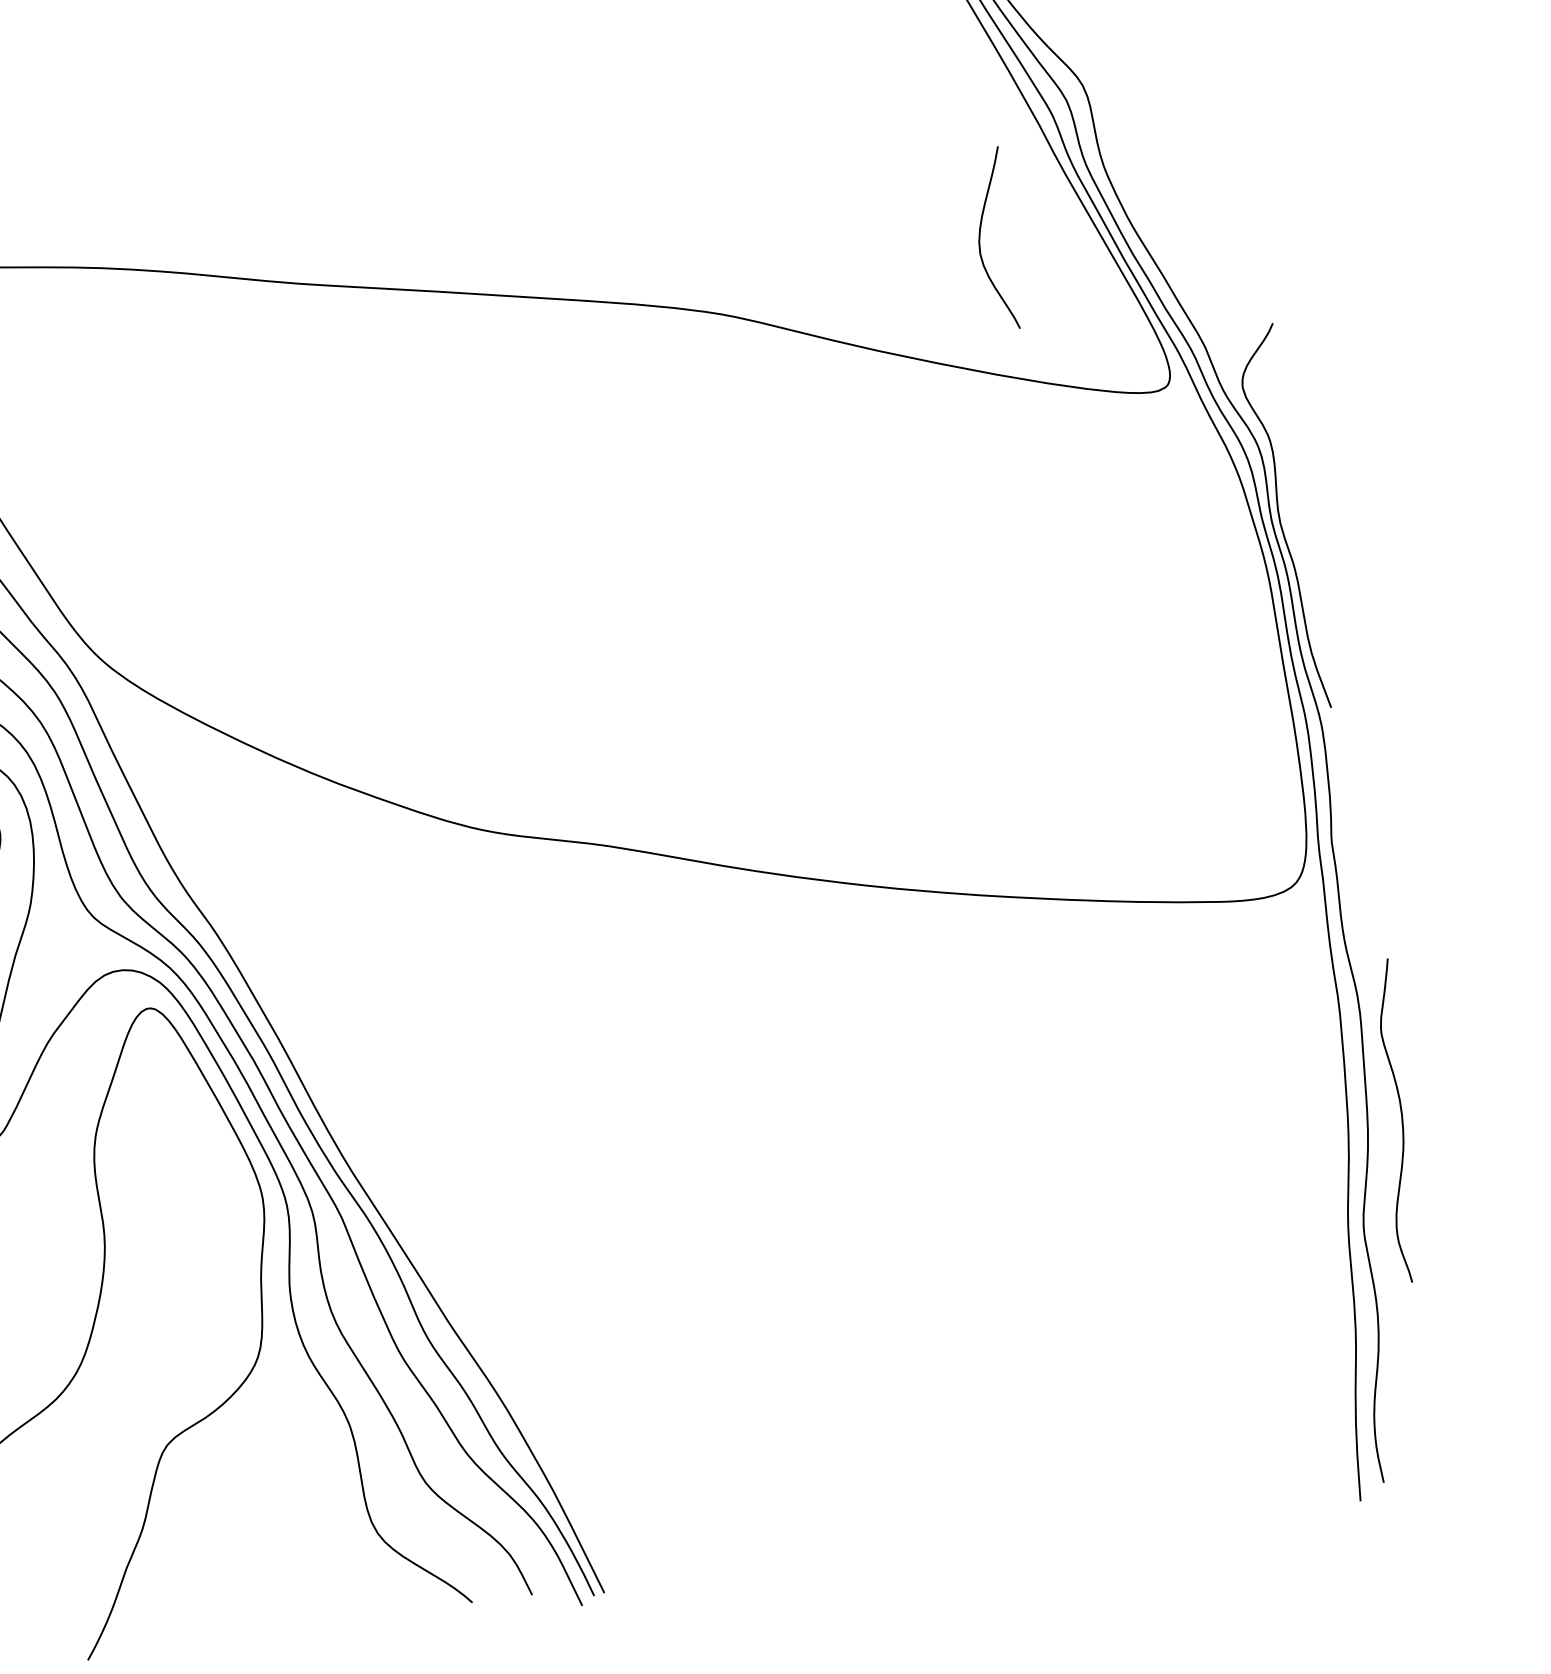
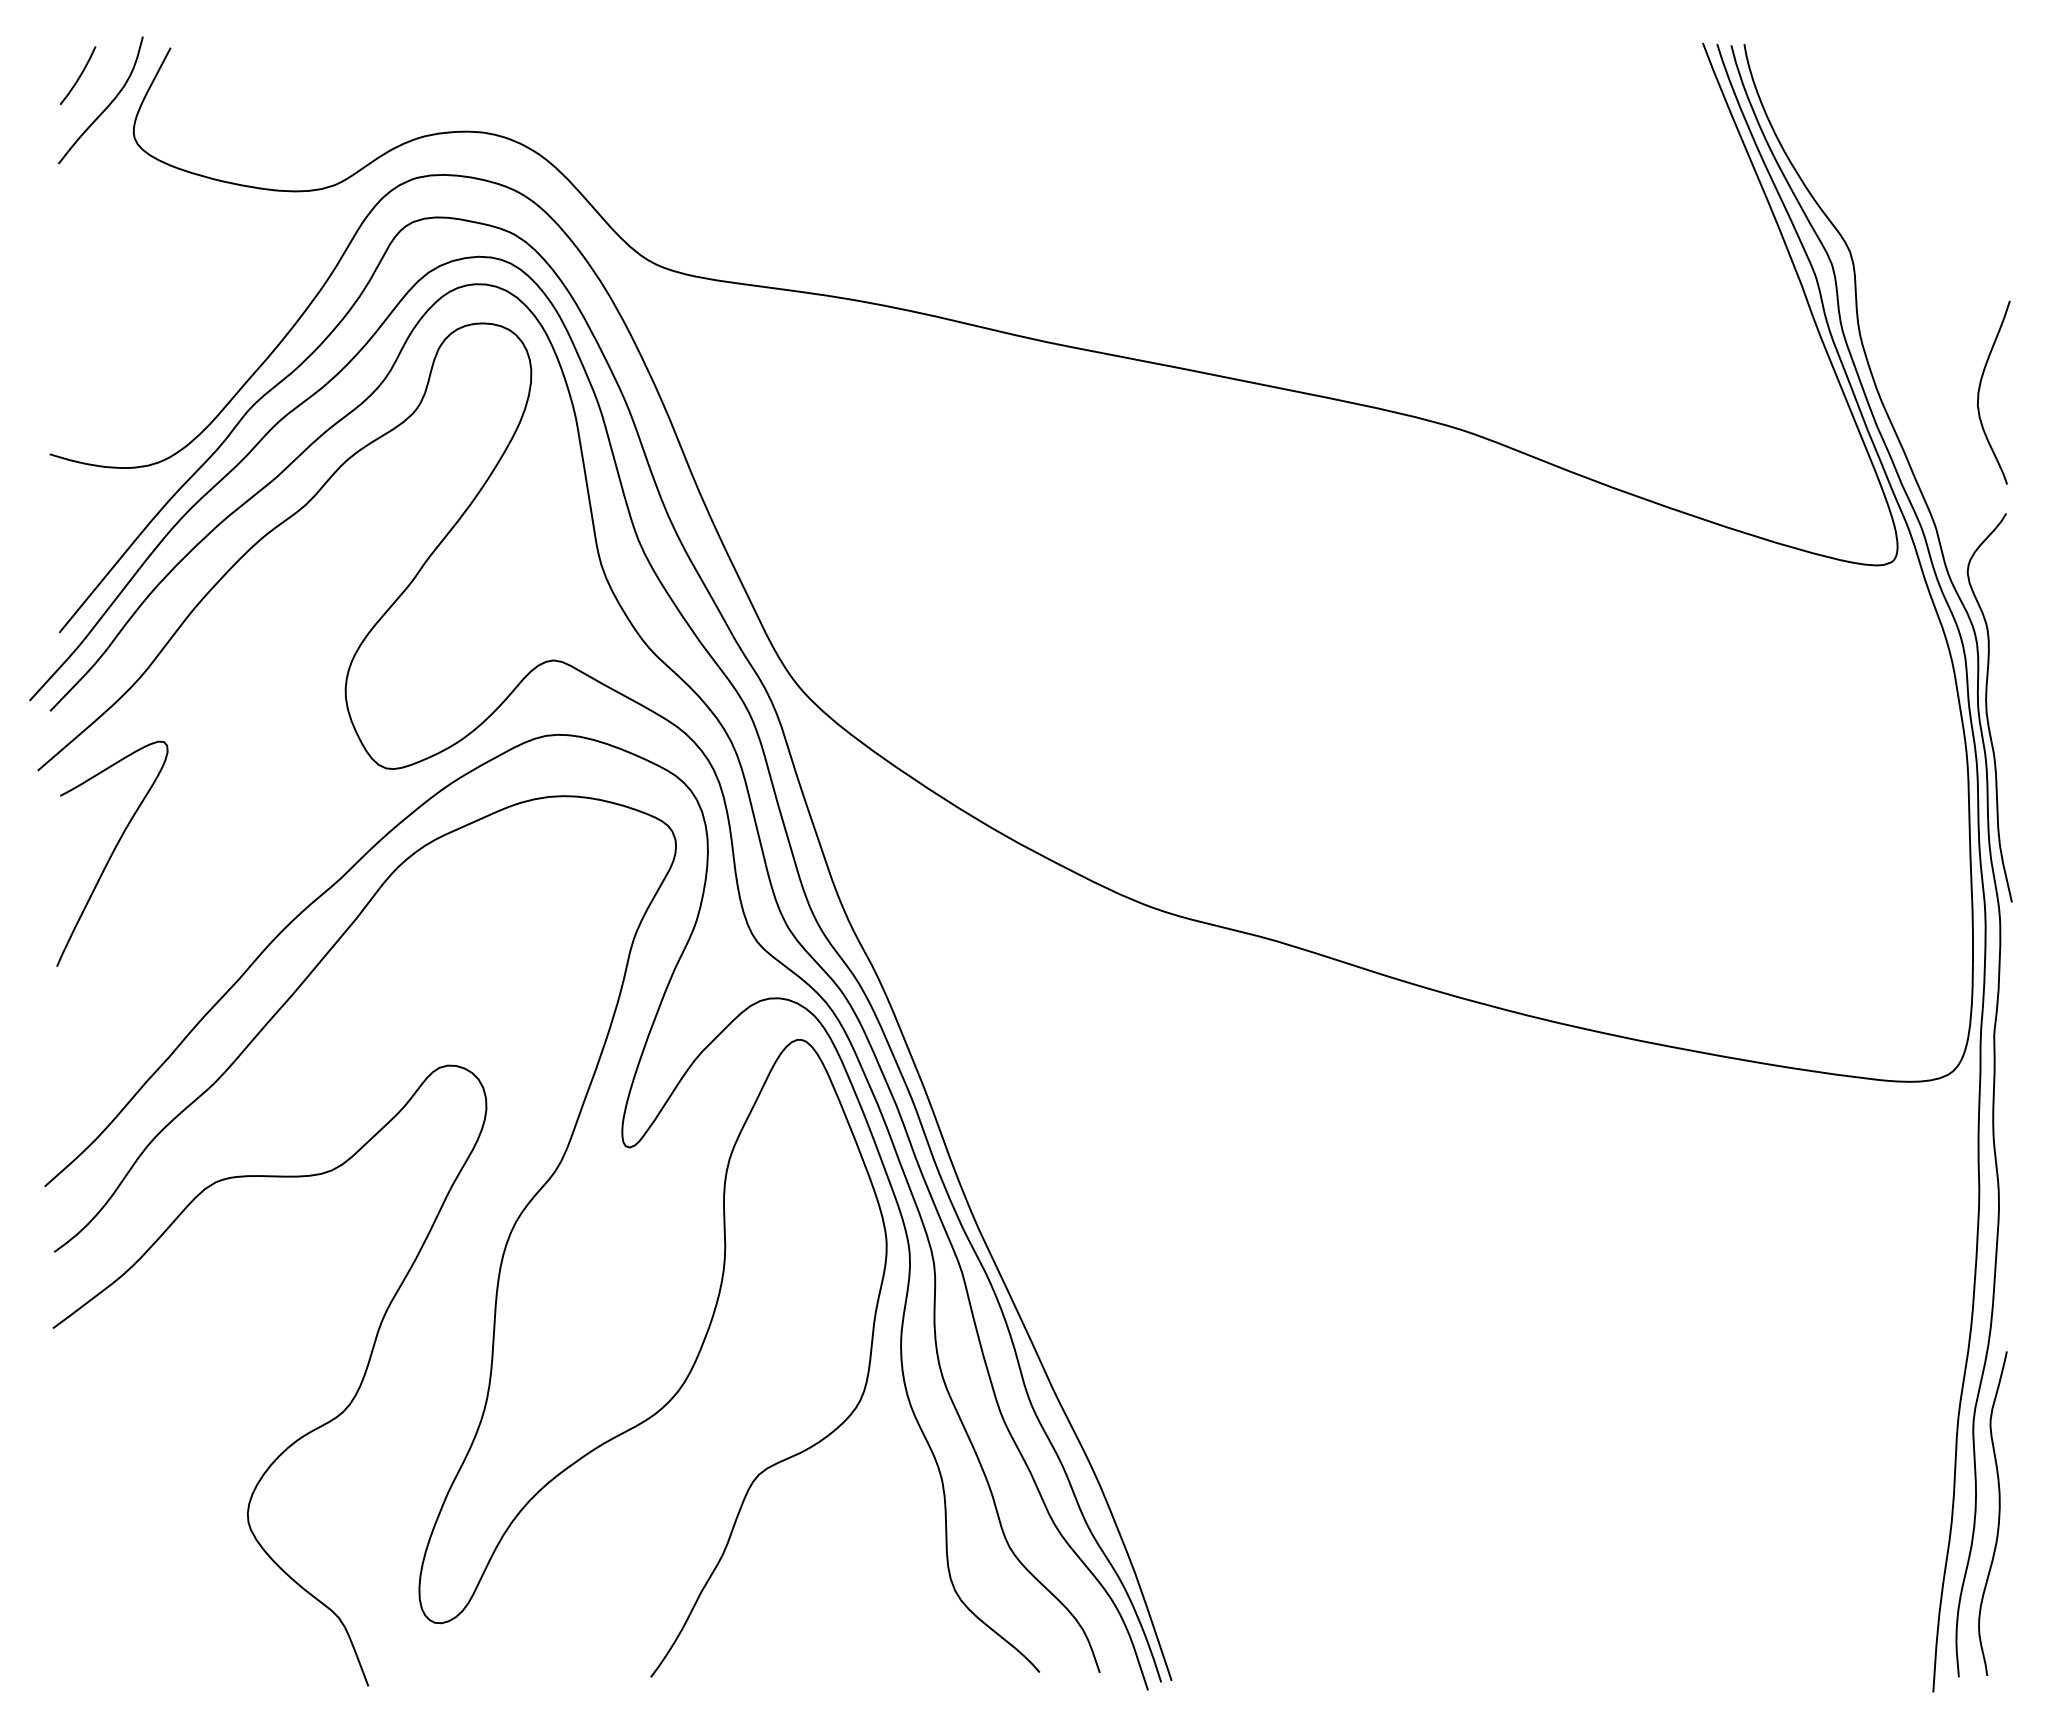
curve: (980, 237) -> (1980, 388), moved
curve: (1401, 1120) -> (1998, 1513), moved

